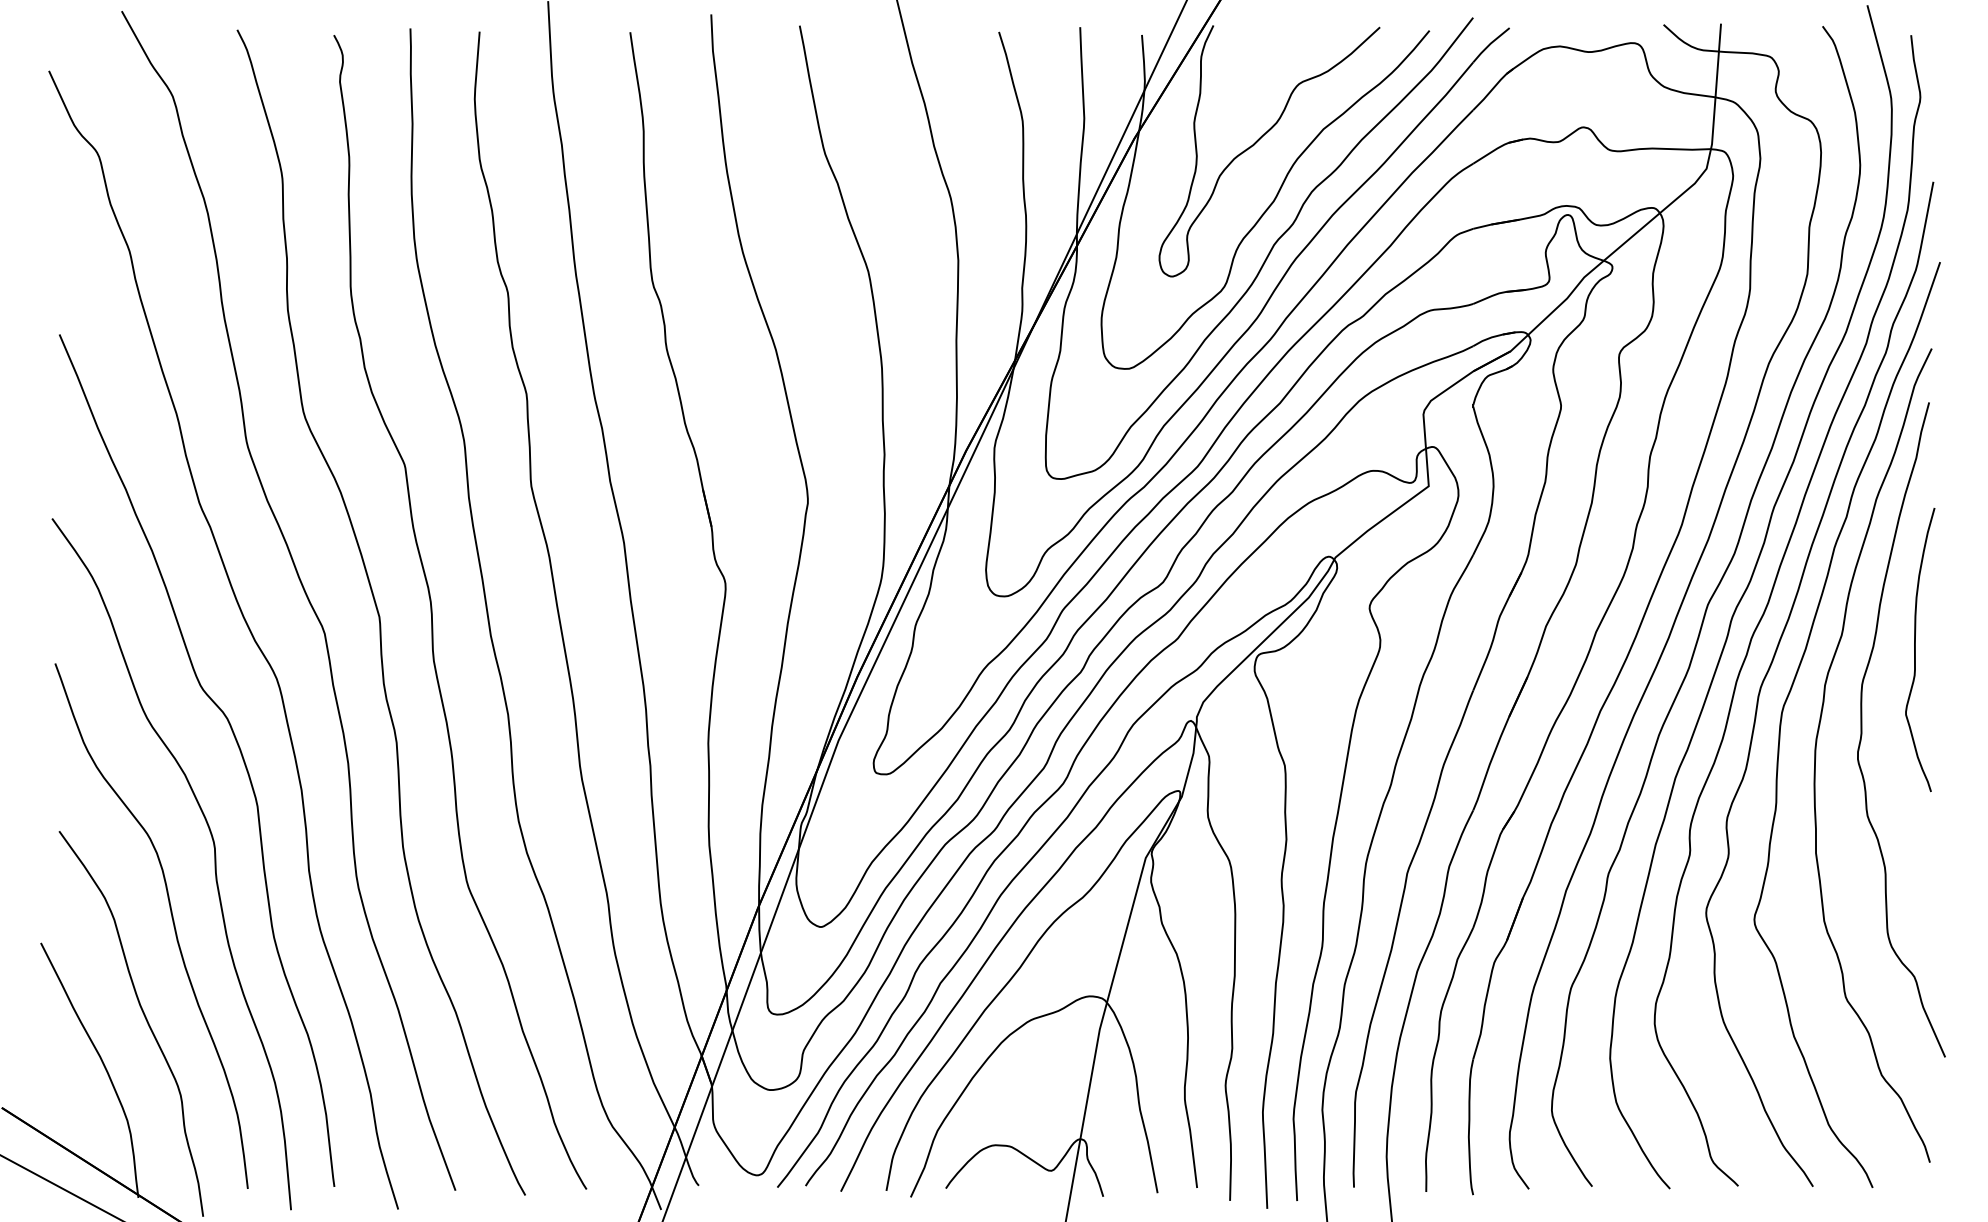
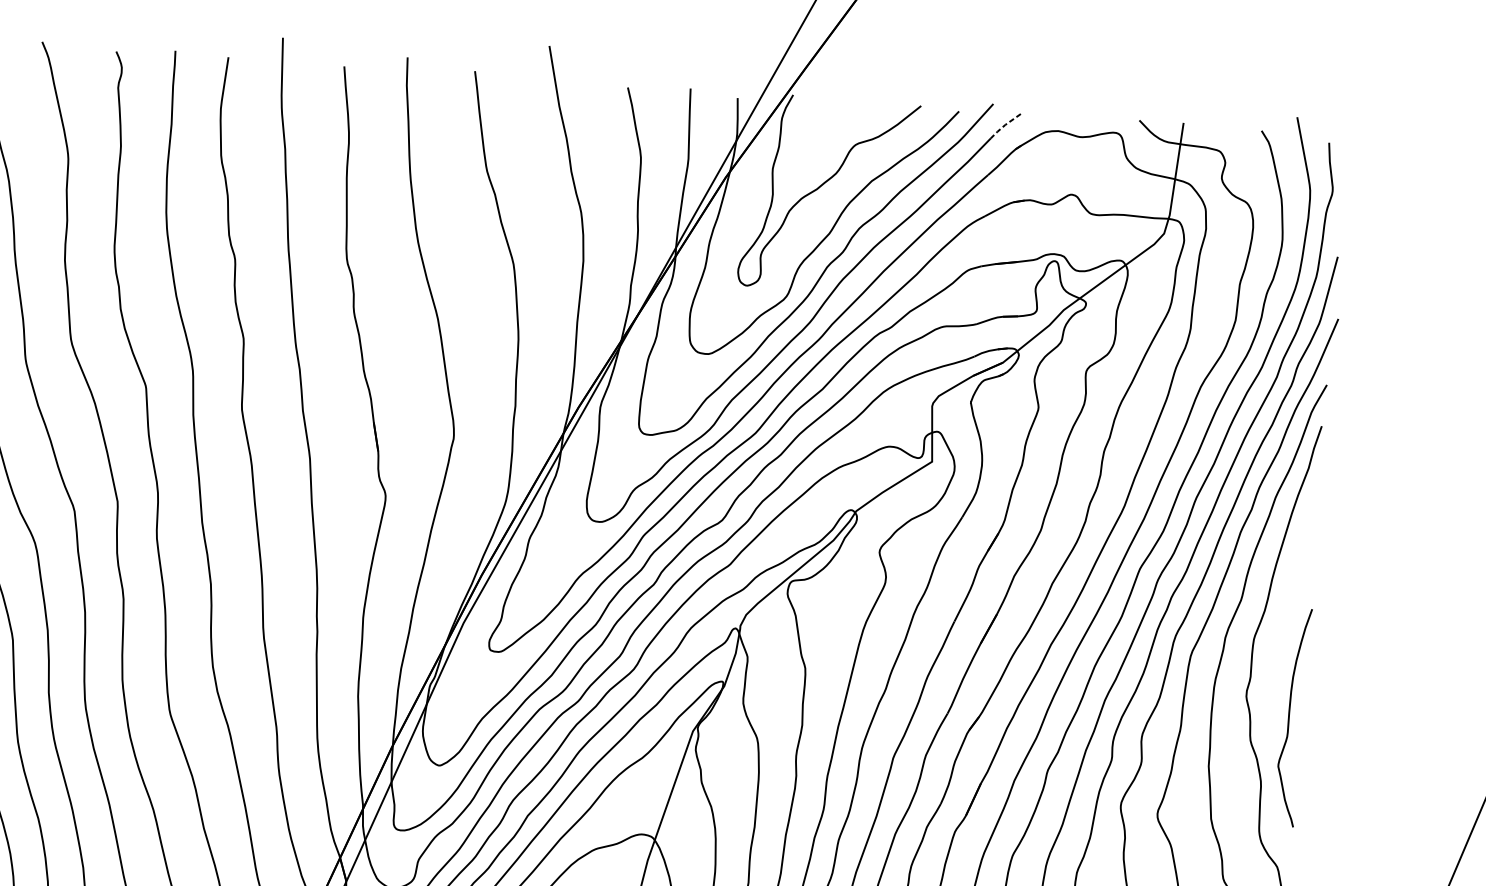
line: (1490, 44) -> (1005, 125), solid -> dashed
curve: (1915, 649) -> (1289, 716), moved

